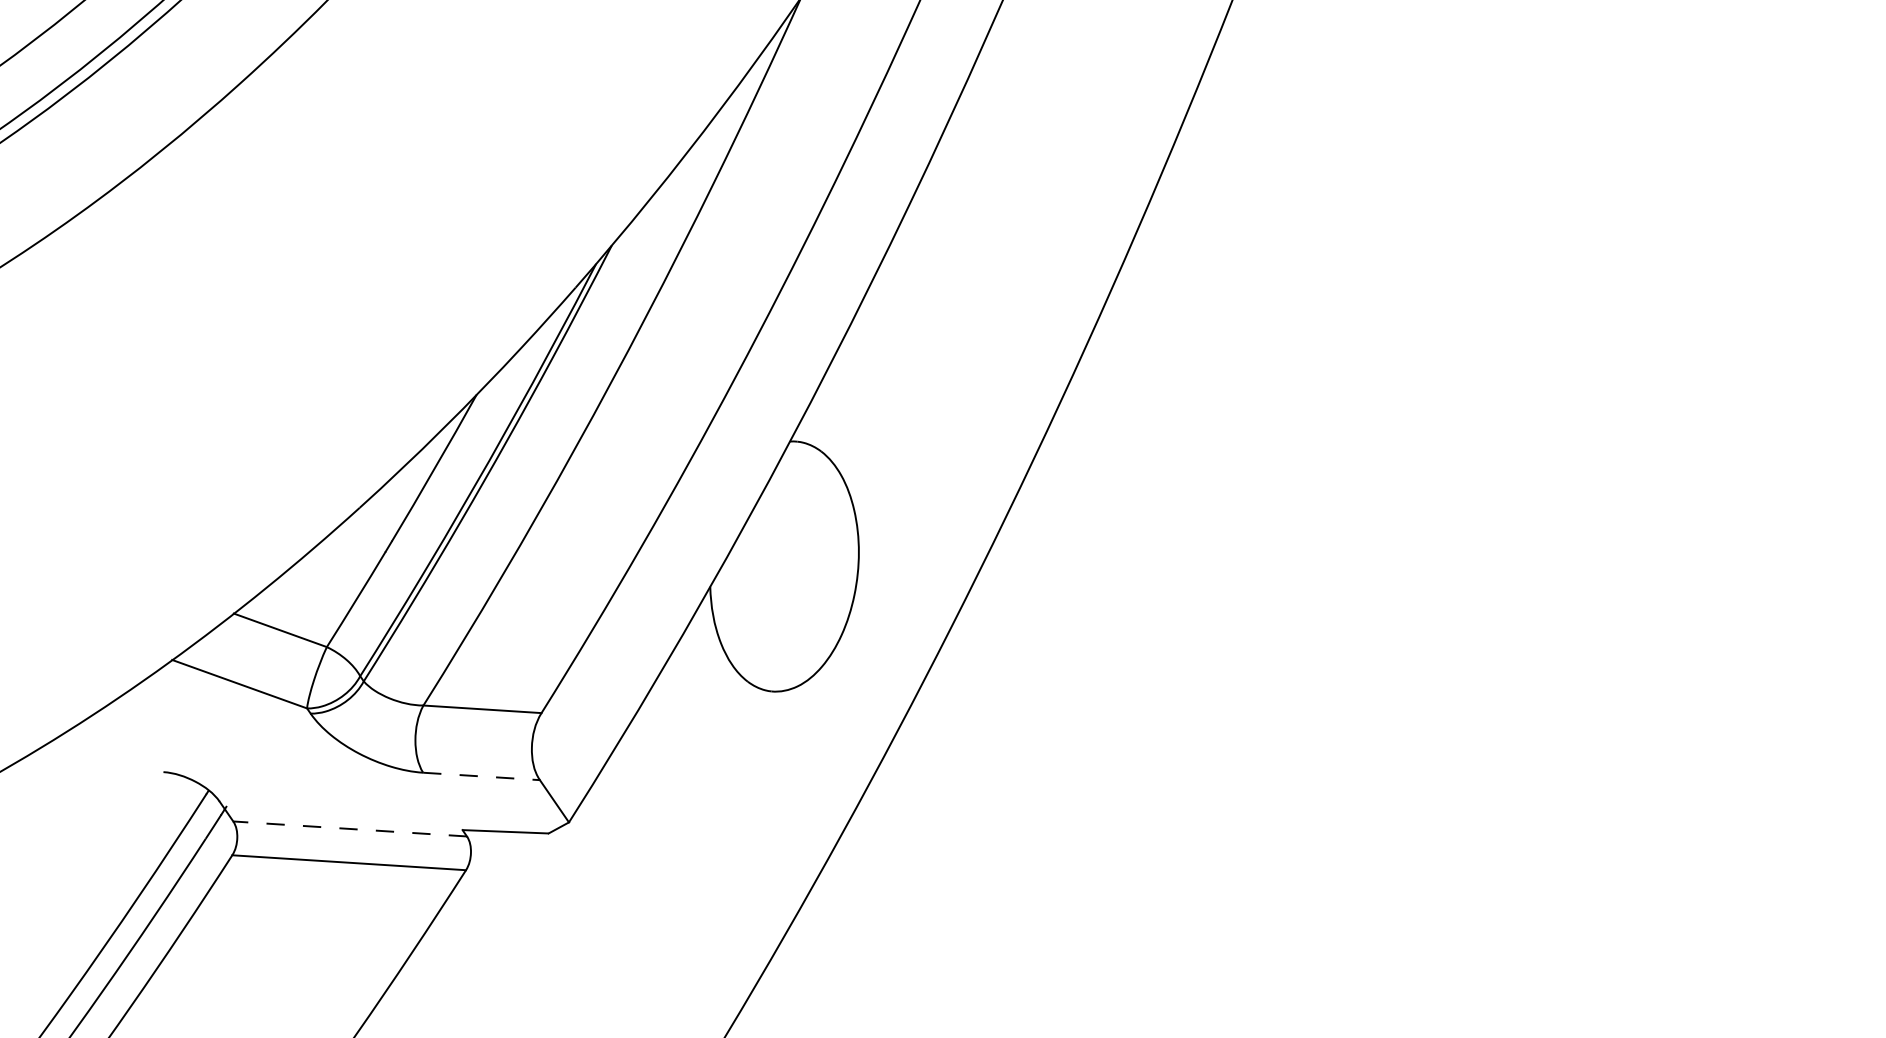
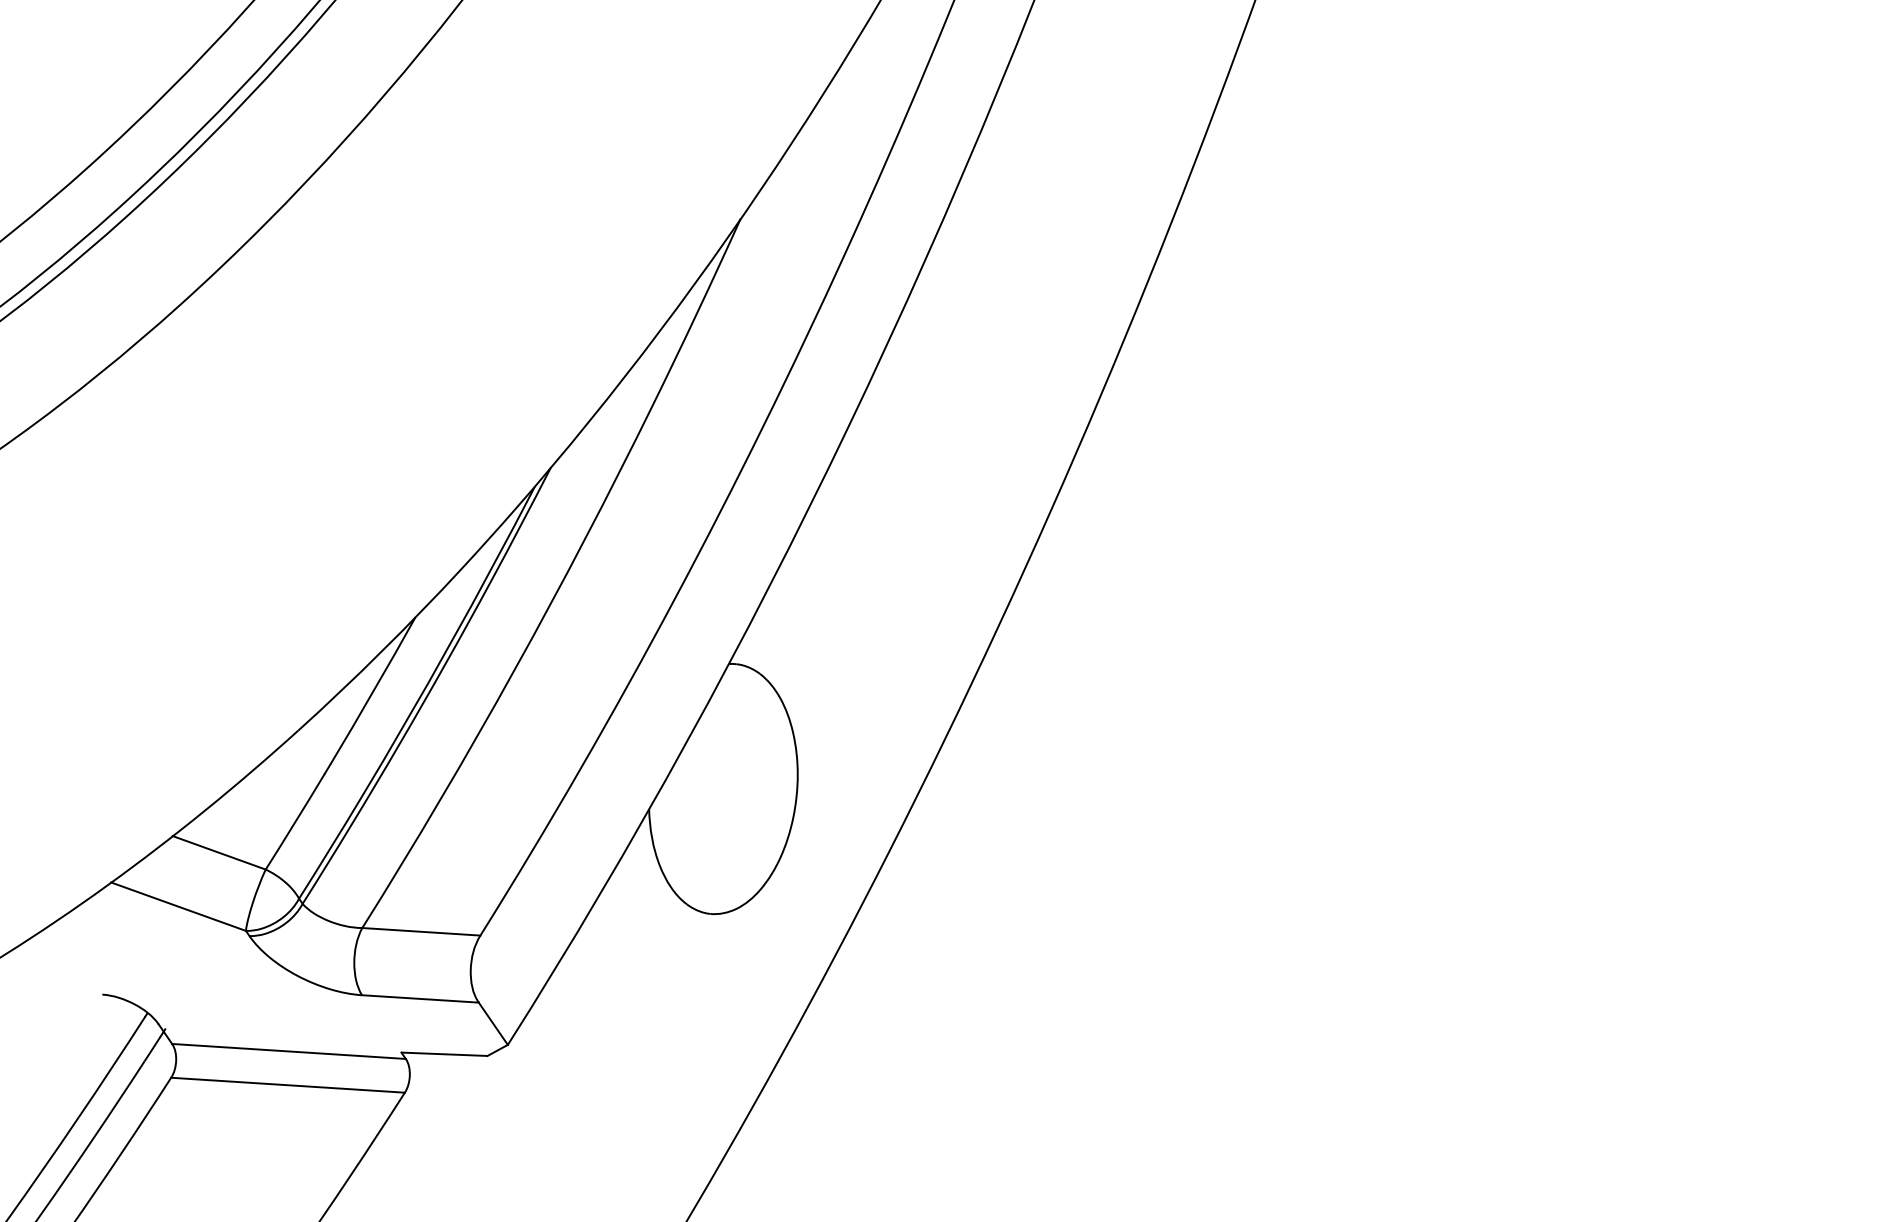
line: (481, 776) -> (420, 998), dashed -> solid
line: (349, 829) -> (288, 1051), dashed -> solid

